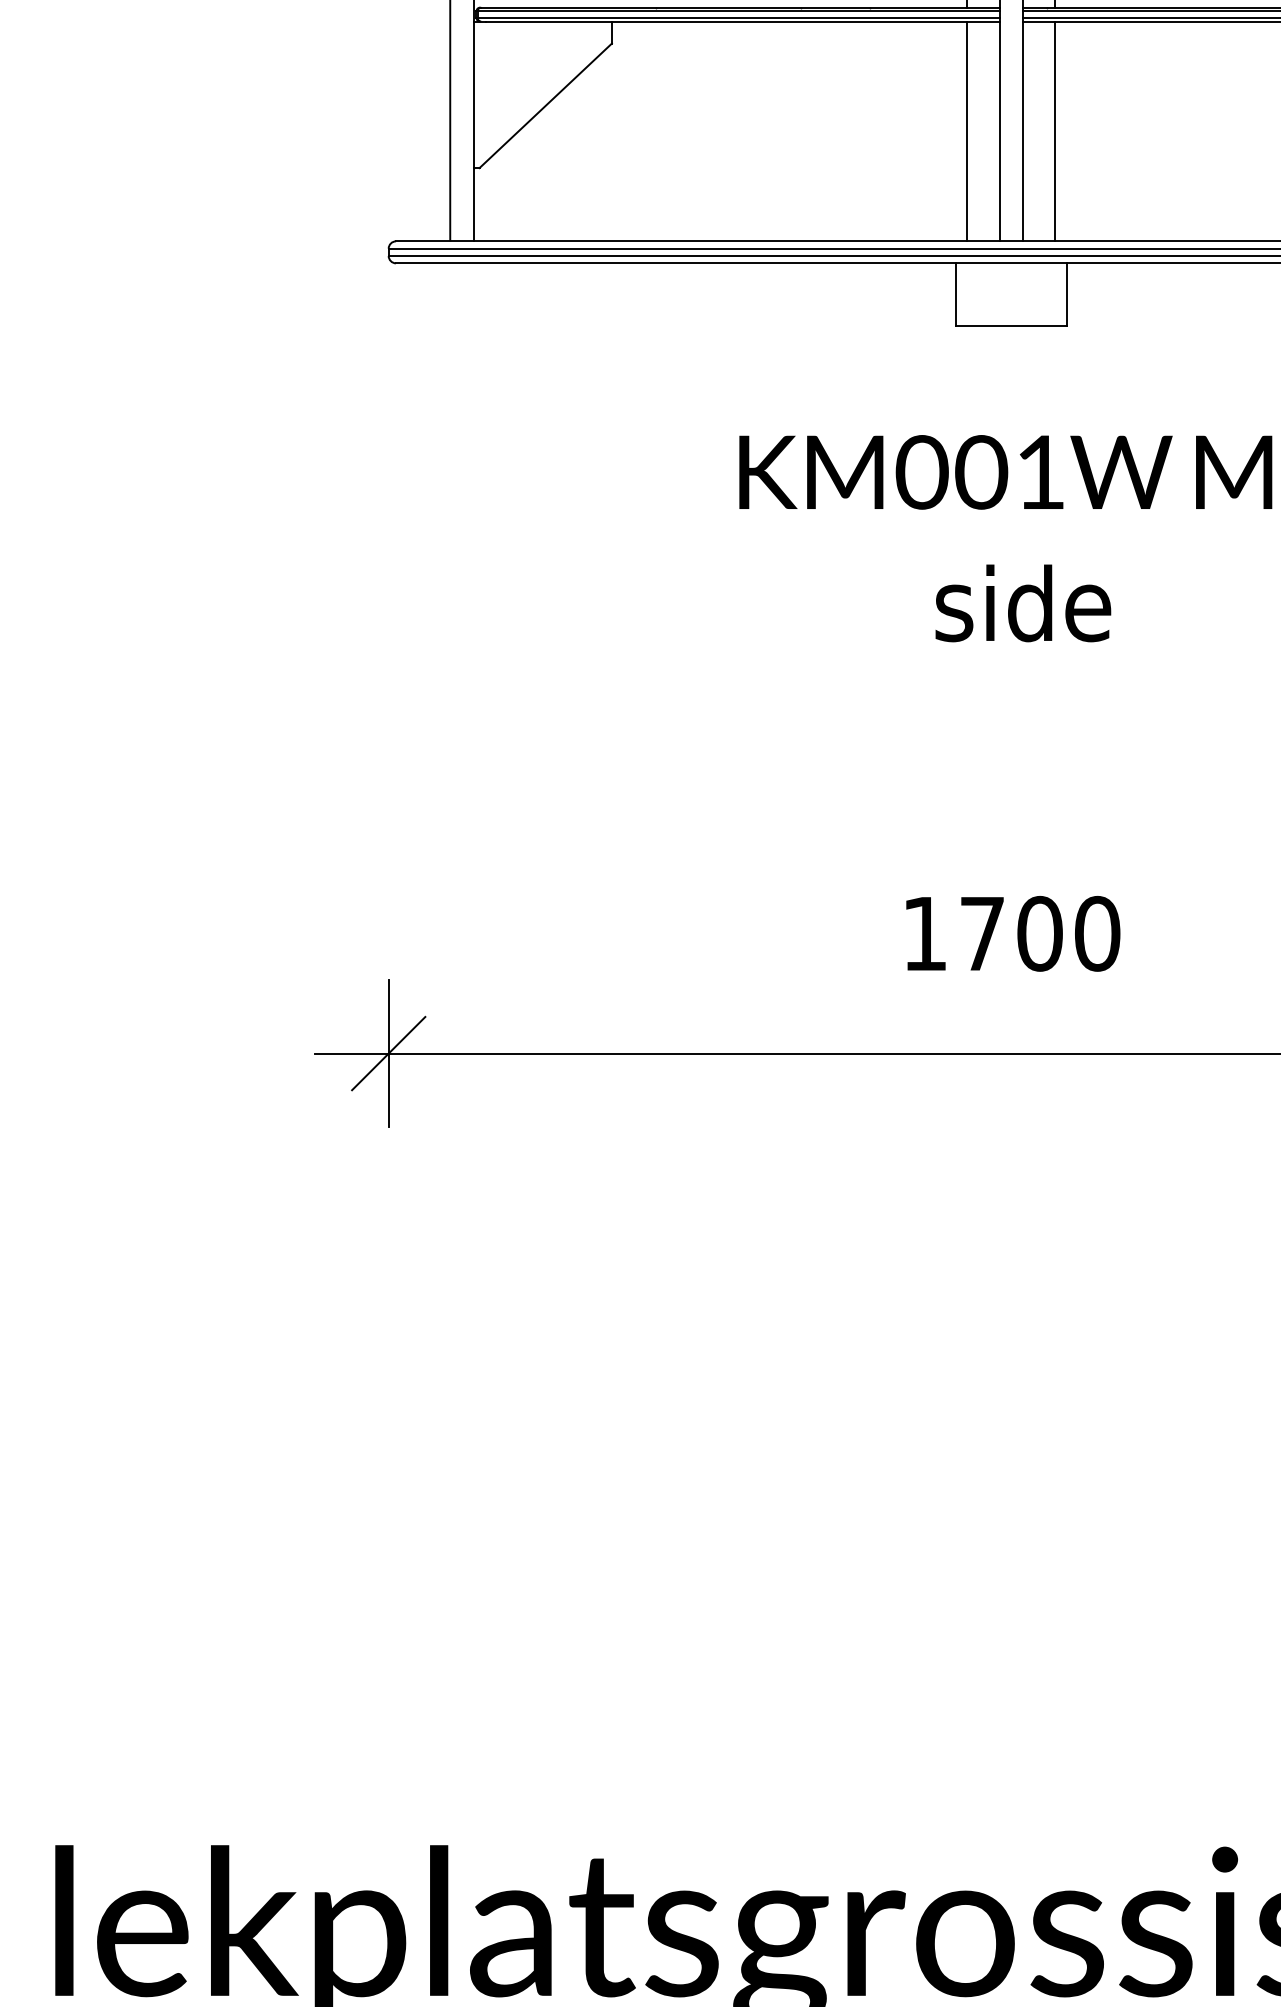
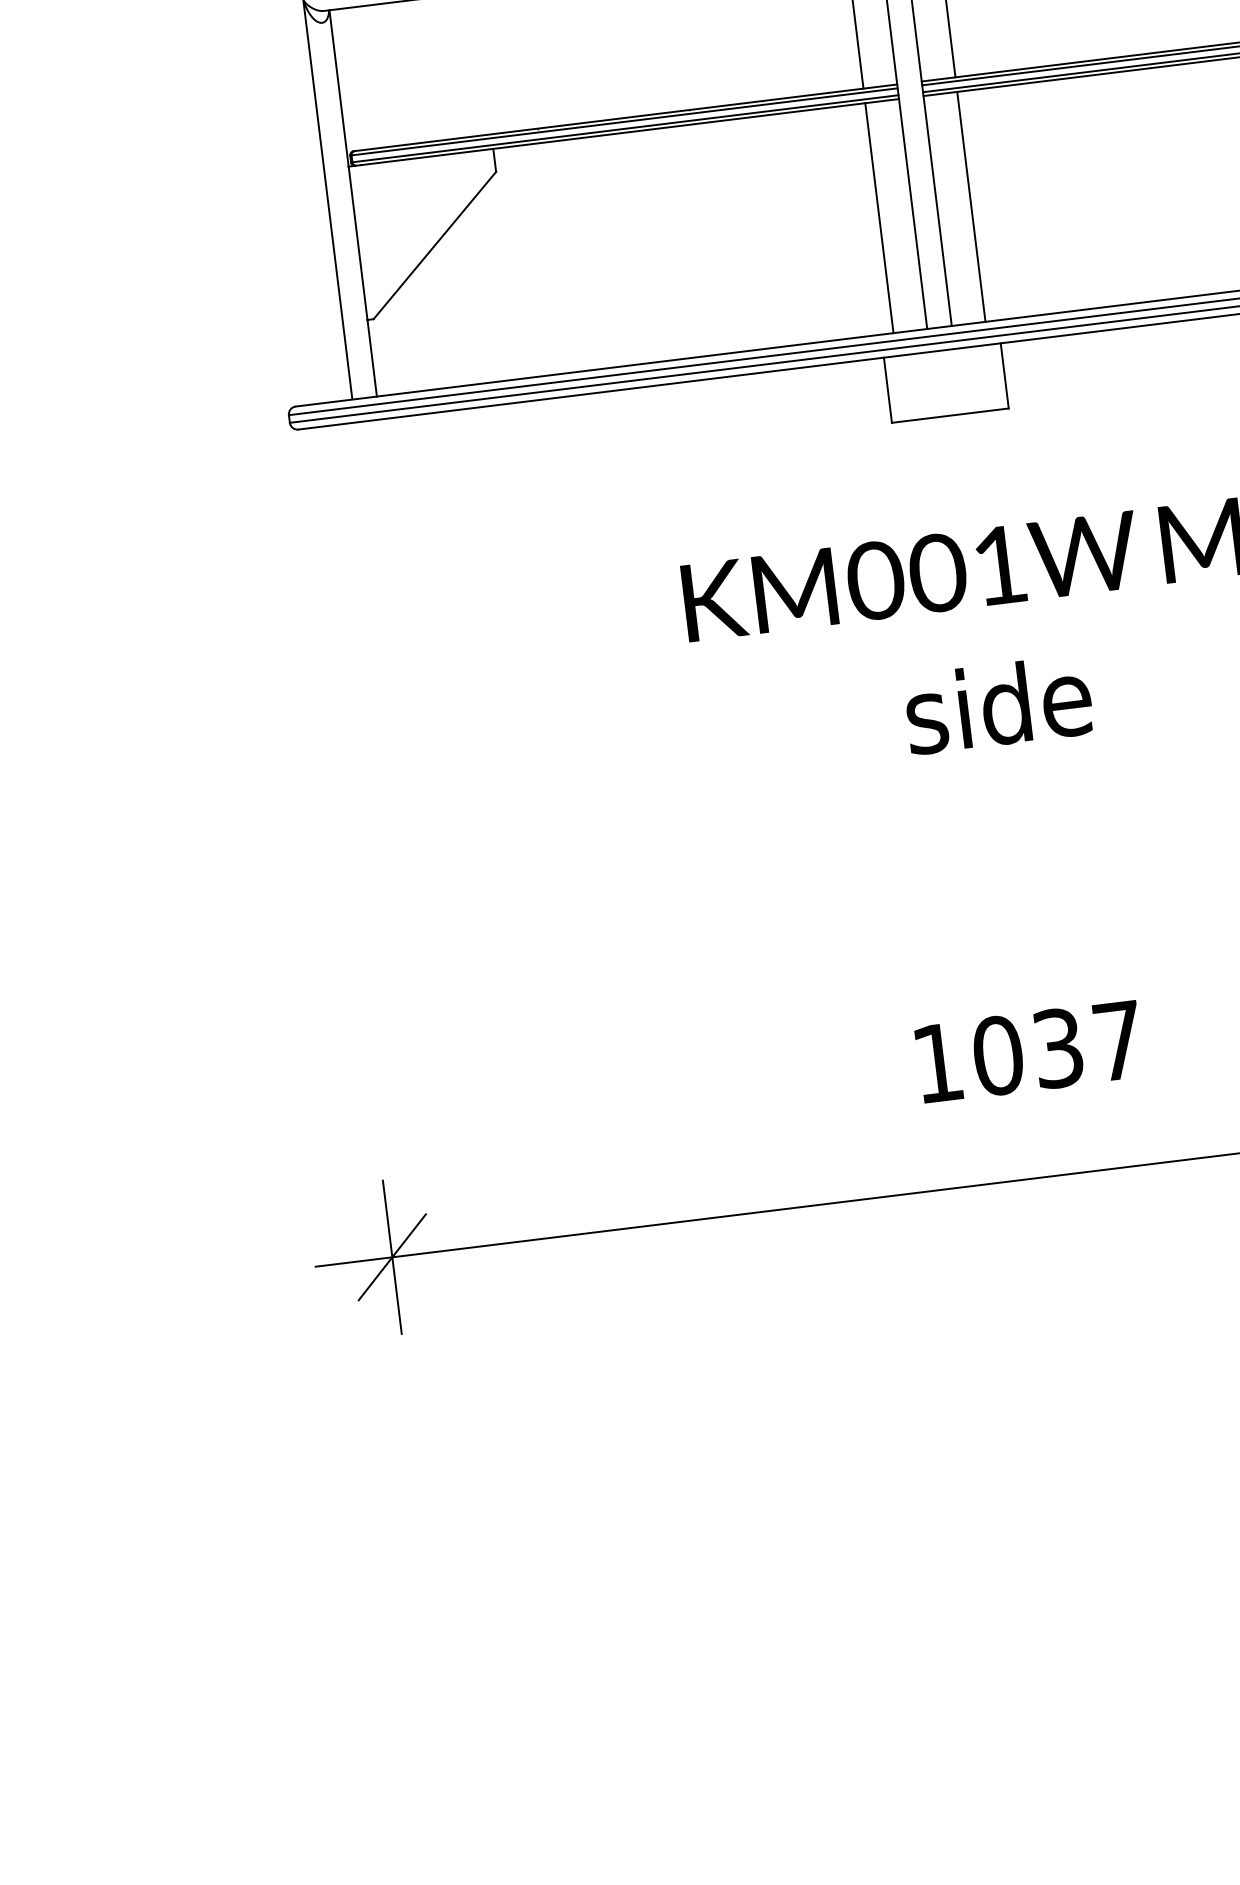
text: (1040, 933) -> (1058, 1047), 1700 -> 1037

